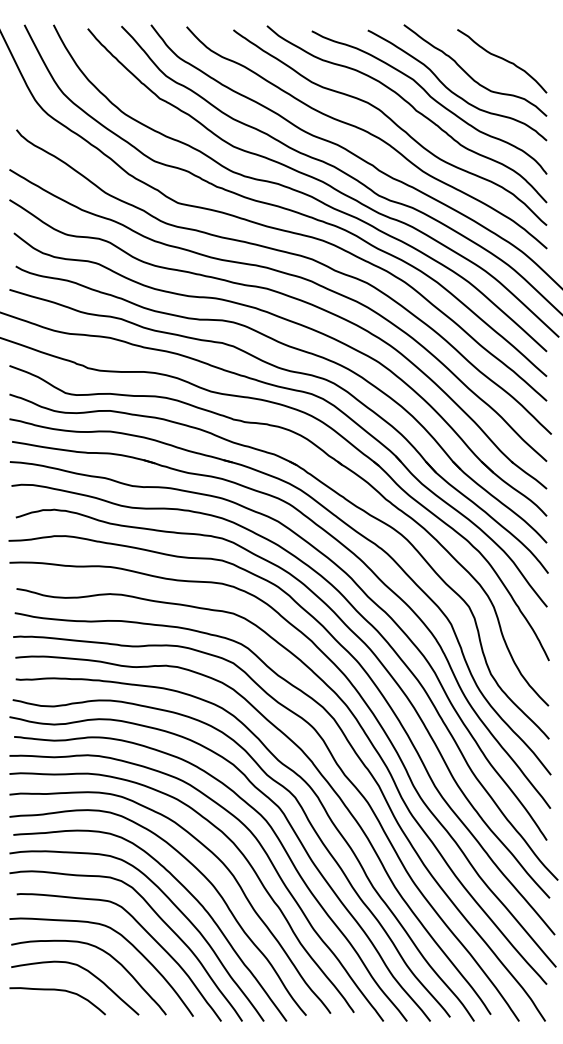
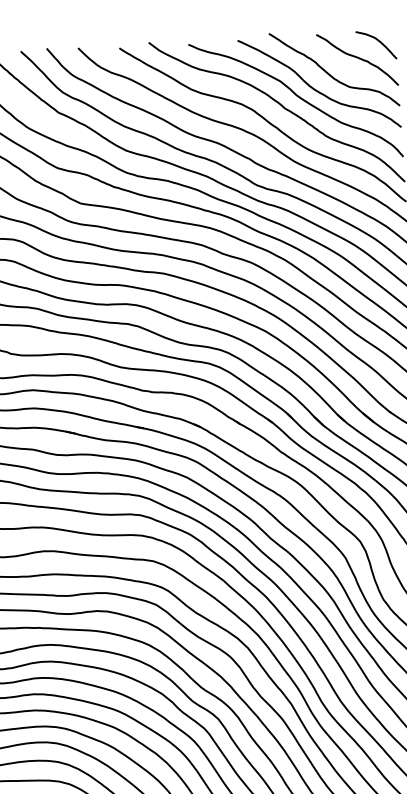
curve: (527, 42) -> (378, 41), added

